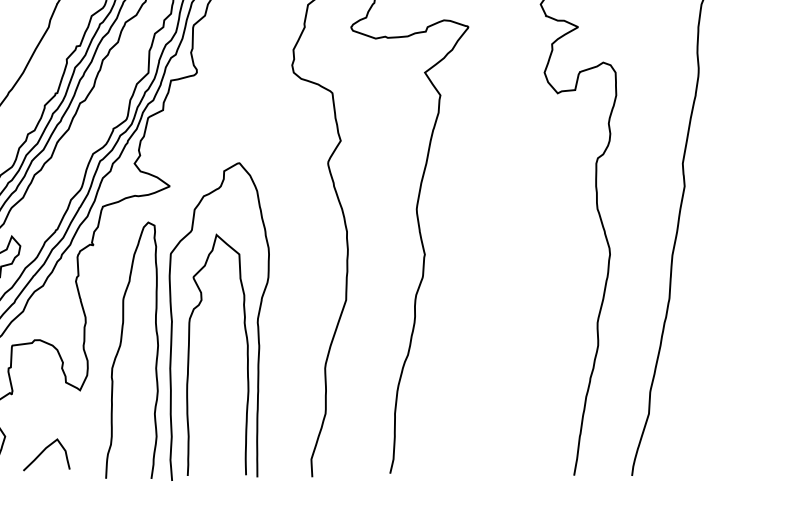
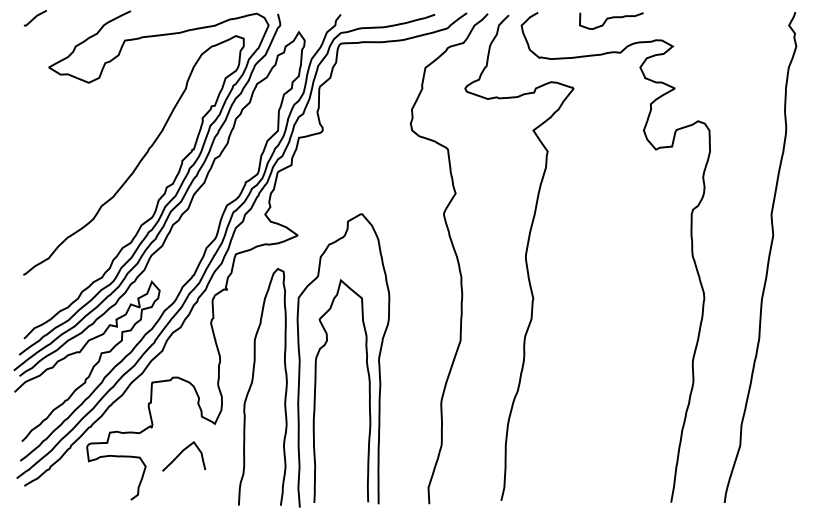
curve: (43, 451) -> (181, 453), moved

